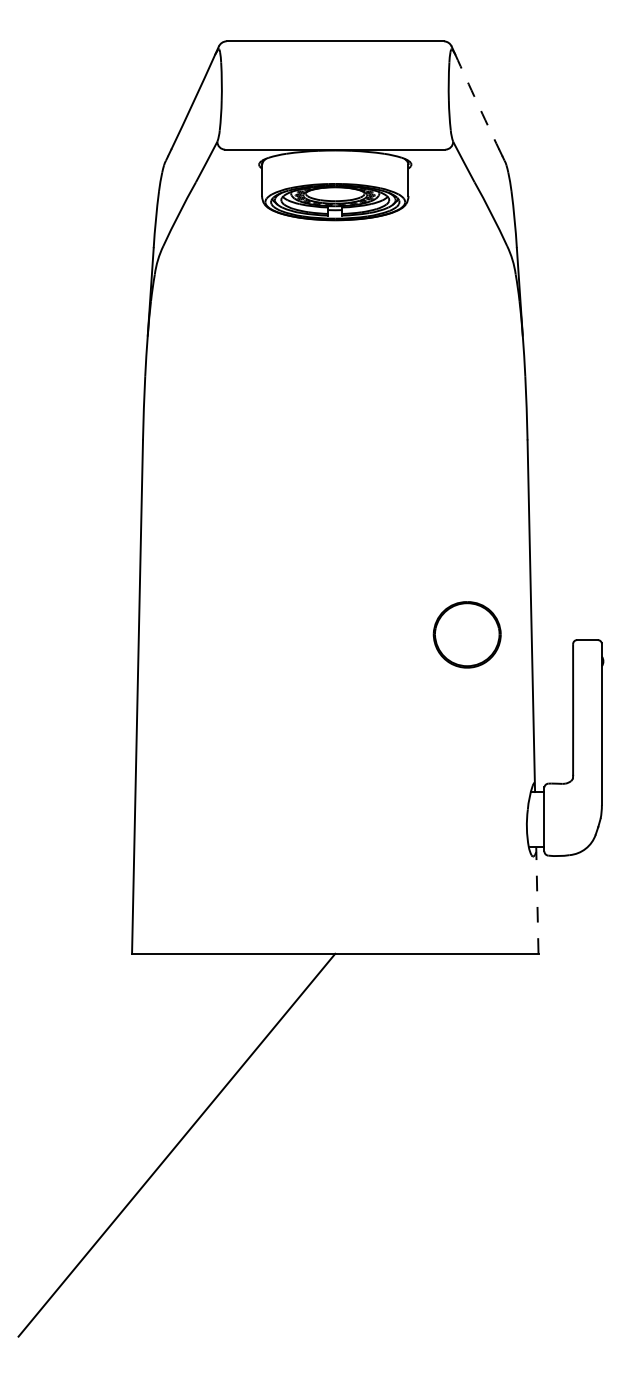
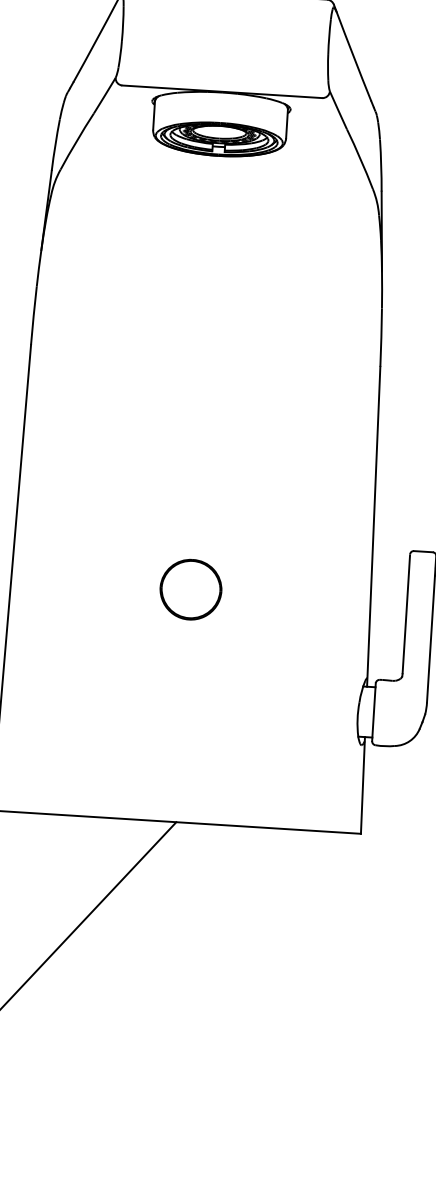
arc: (476, 102) -> (353, 57), dashed -> solid
part: (466, 634) -> (190, 589), moved
line: (537, 900) -> (363, 785), dashed -> solid

